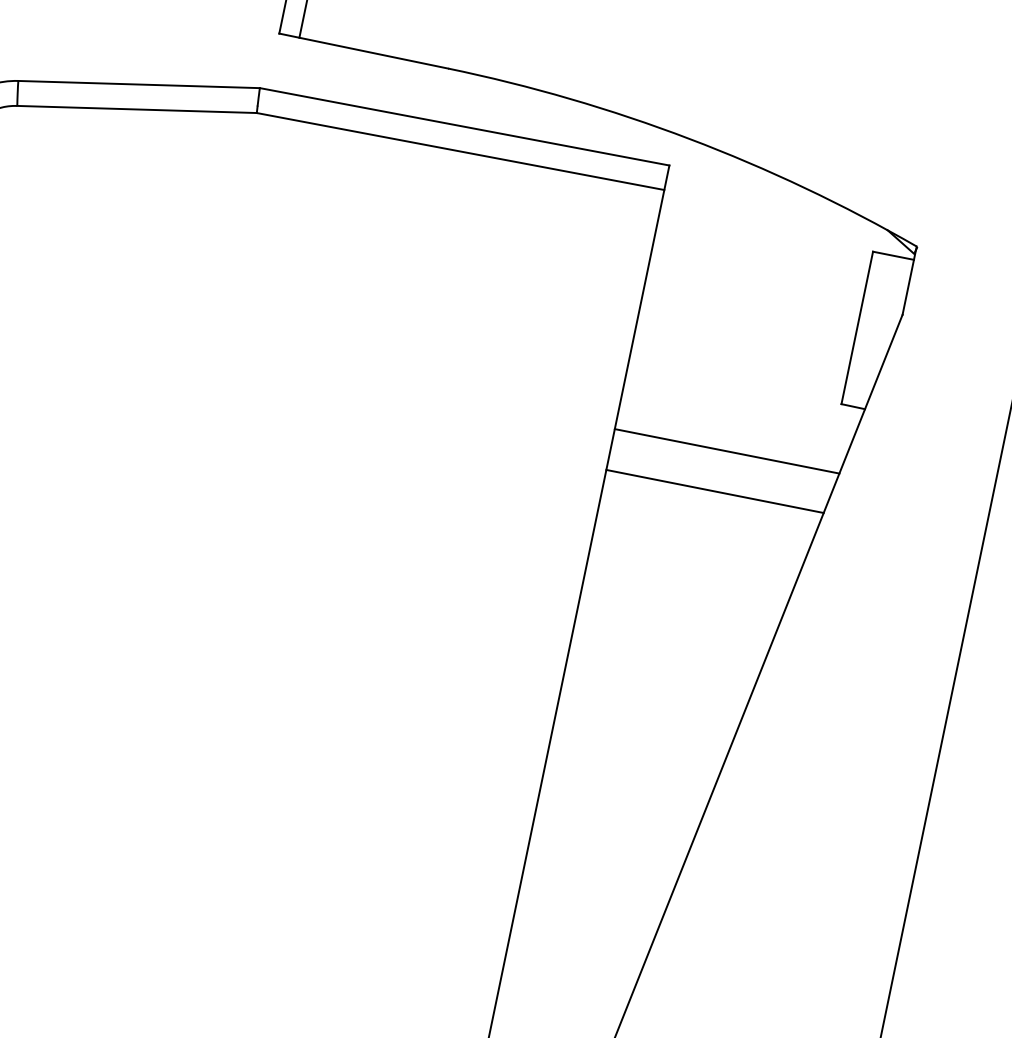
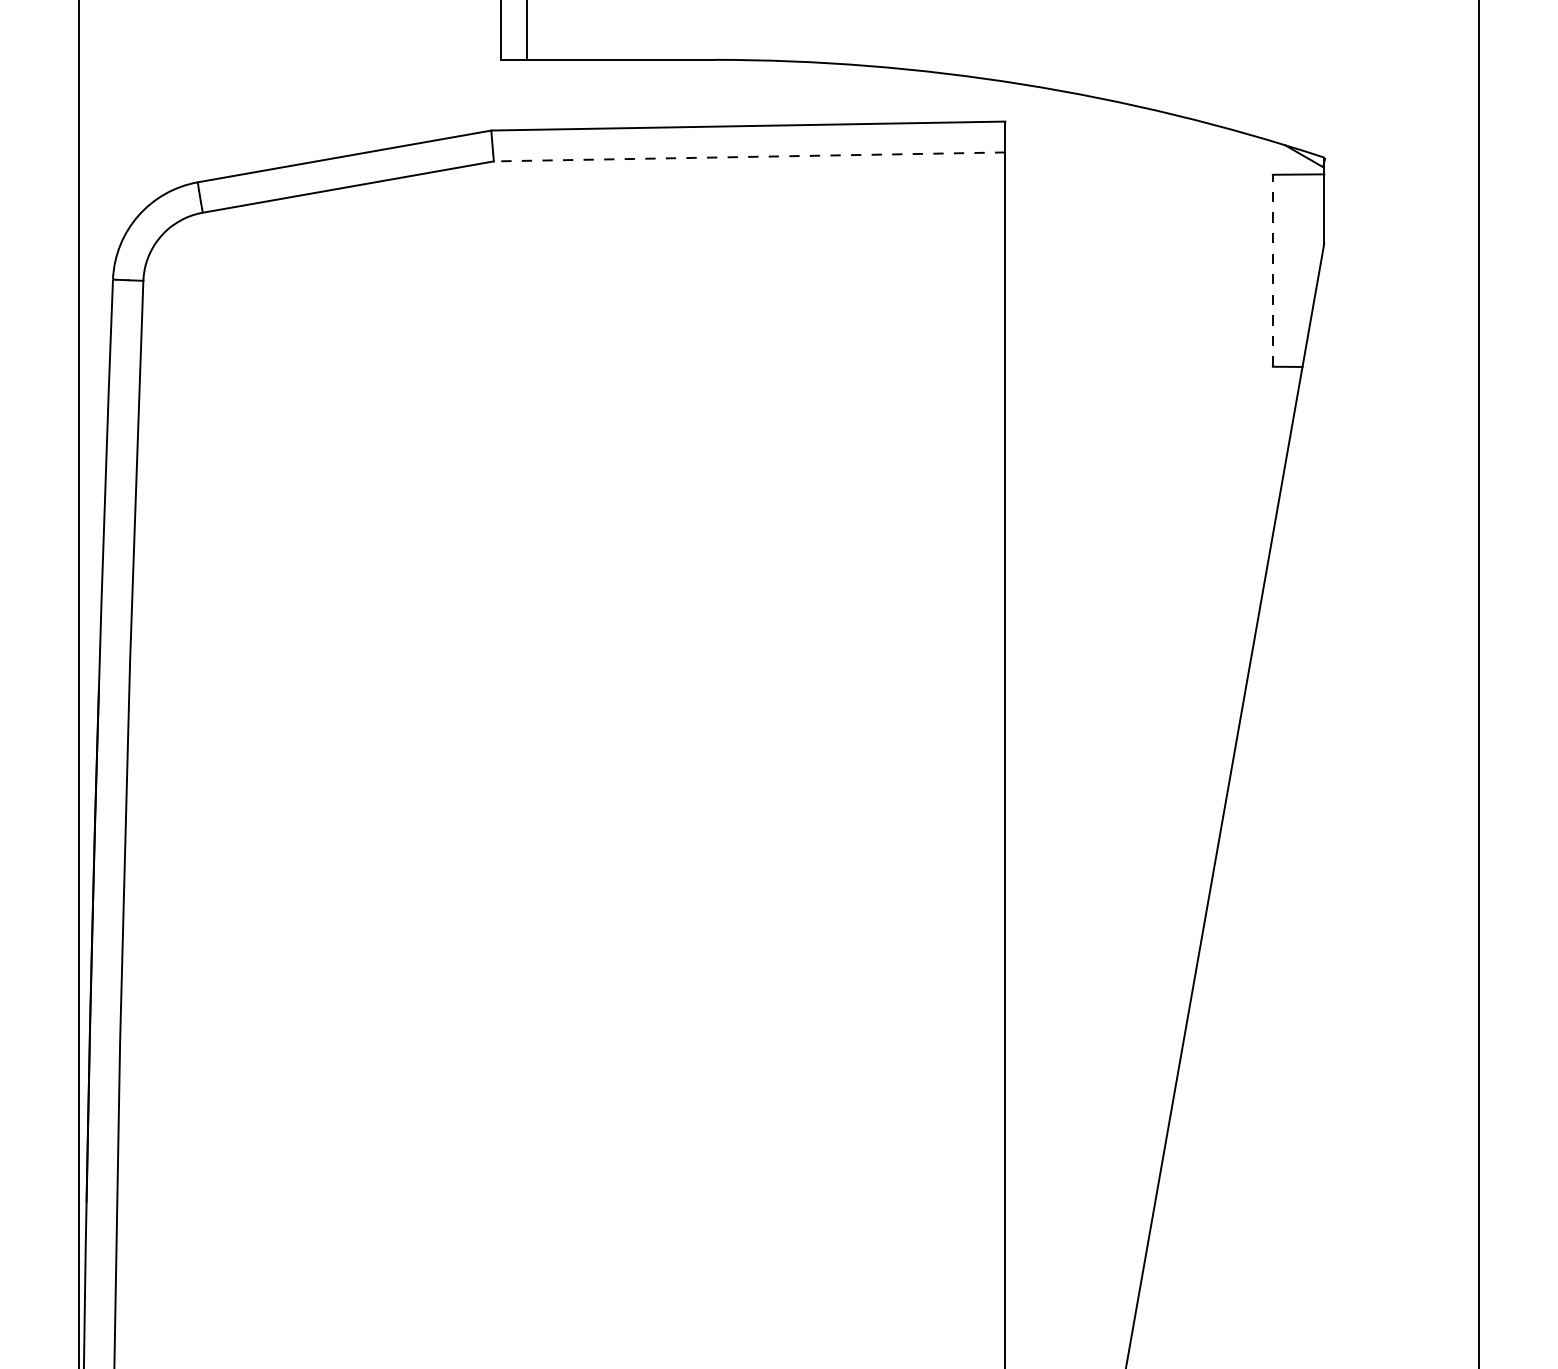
line: (460, 151) -> (749, 156), solid -> dashed
line: (857, 327) -> (1272, 270), solid -> dashed
line: (727, 451) -> (1146, 452), removed
line: (714, 491) -> (1141, 503), removed

